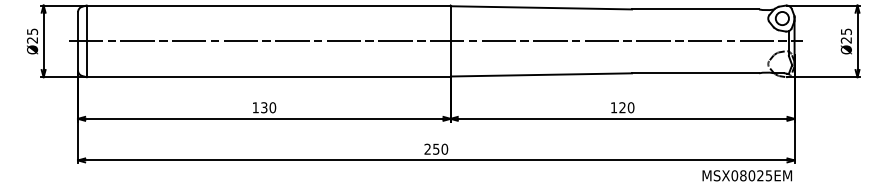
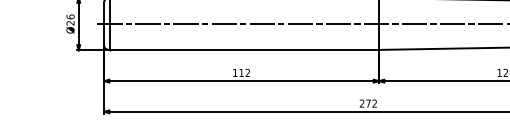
text: (32, 31) -> (70, 16), Ø25 -> Ø26
text: (268, 107) -> (244, 72), 130 -> 112
text: (440, 148) -> (371, 103), 250 -> 272

